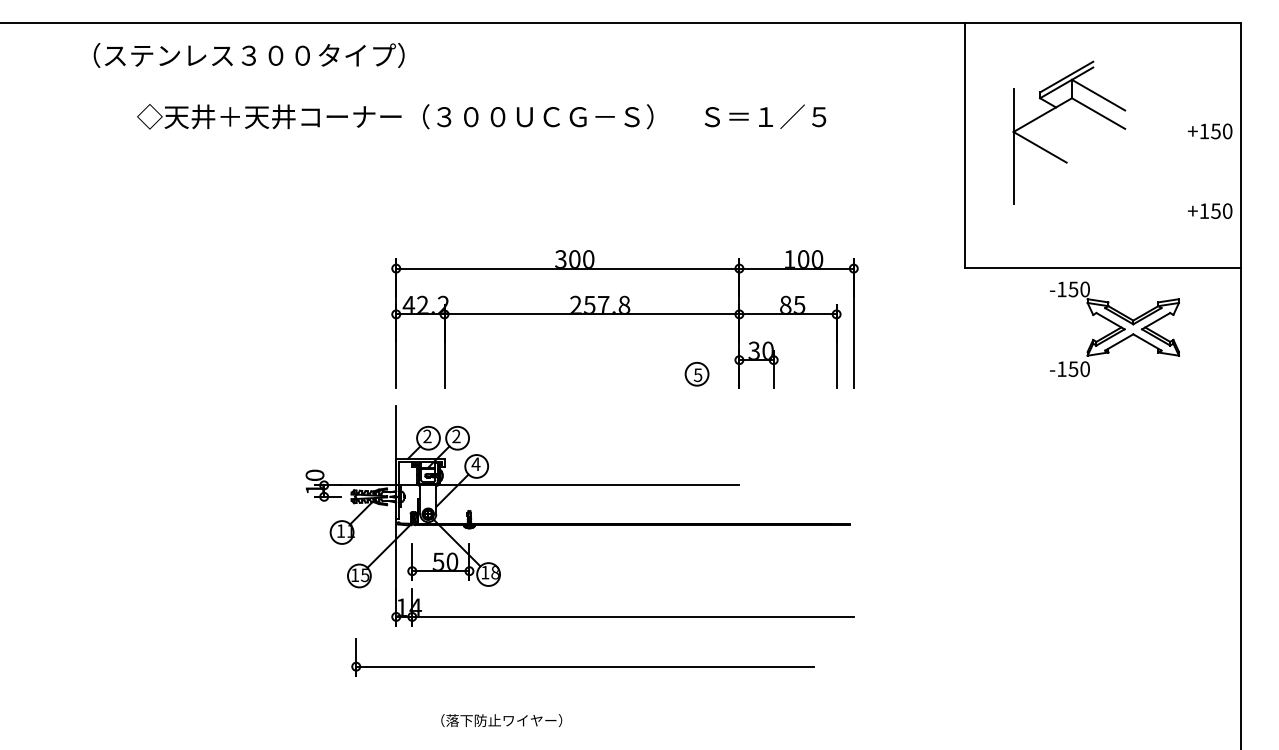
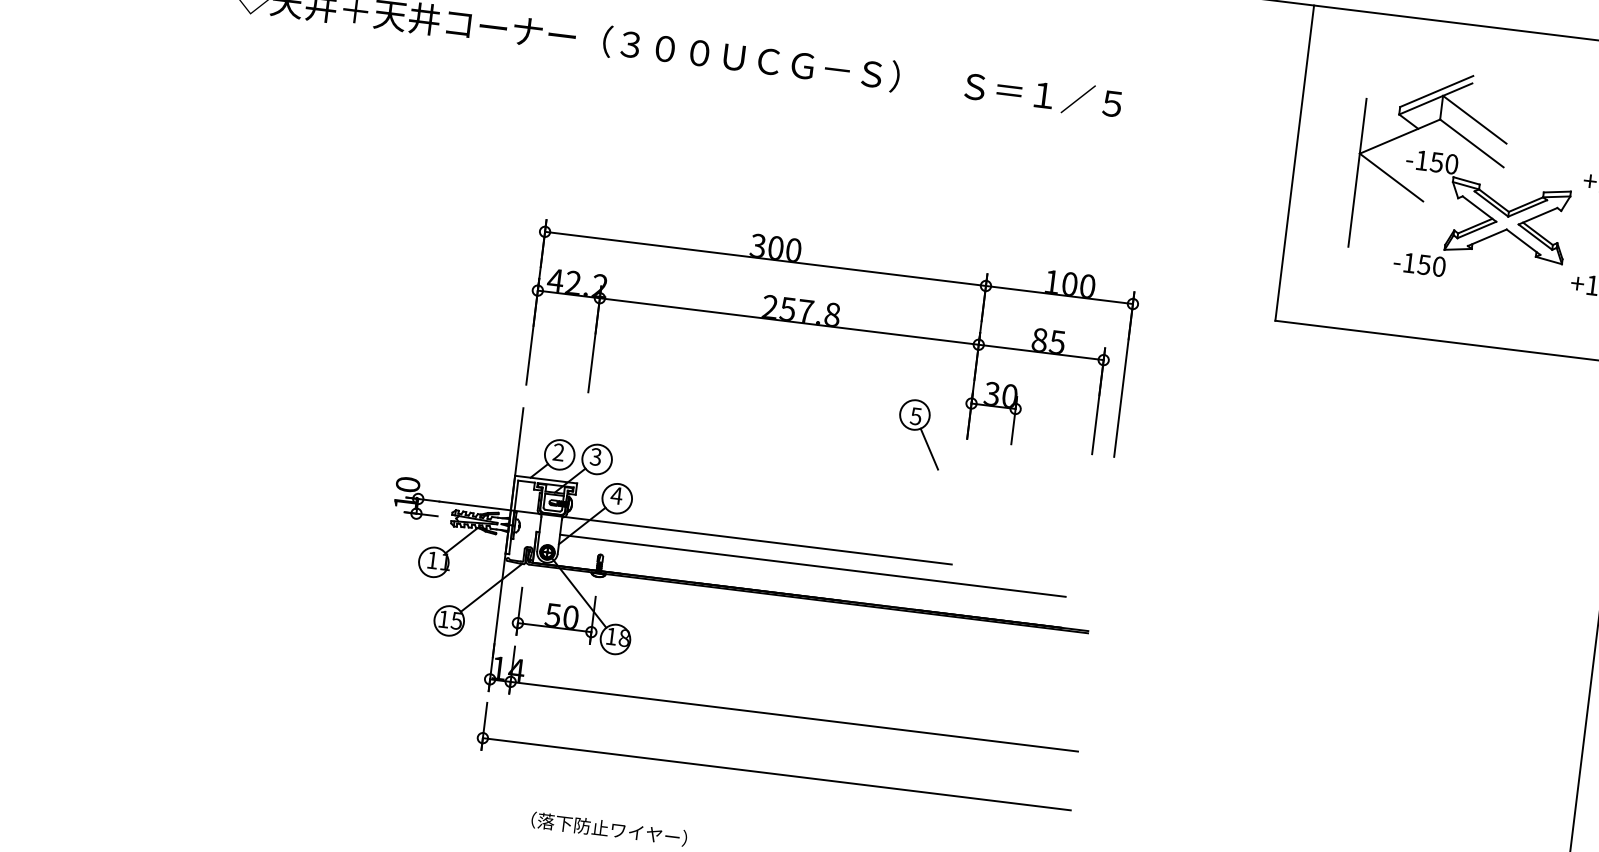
part: (1114, 328) -> (1483, 219), moved
line: (710, 398) -> (928, 448), added
text: (456, 436) -> (595, 457), 2 -> 3
line: (632, 499) -> (812, 565), added
part: (582, 666) -> (773, 773), moved

